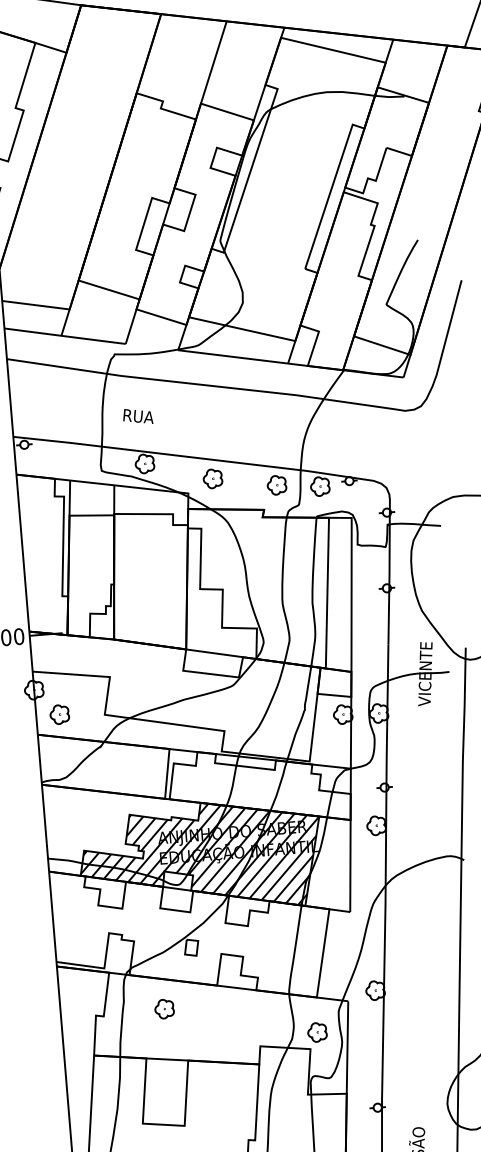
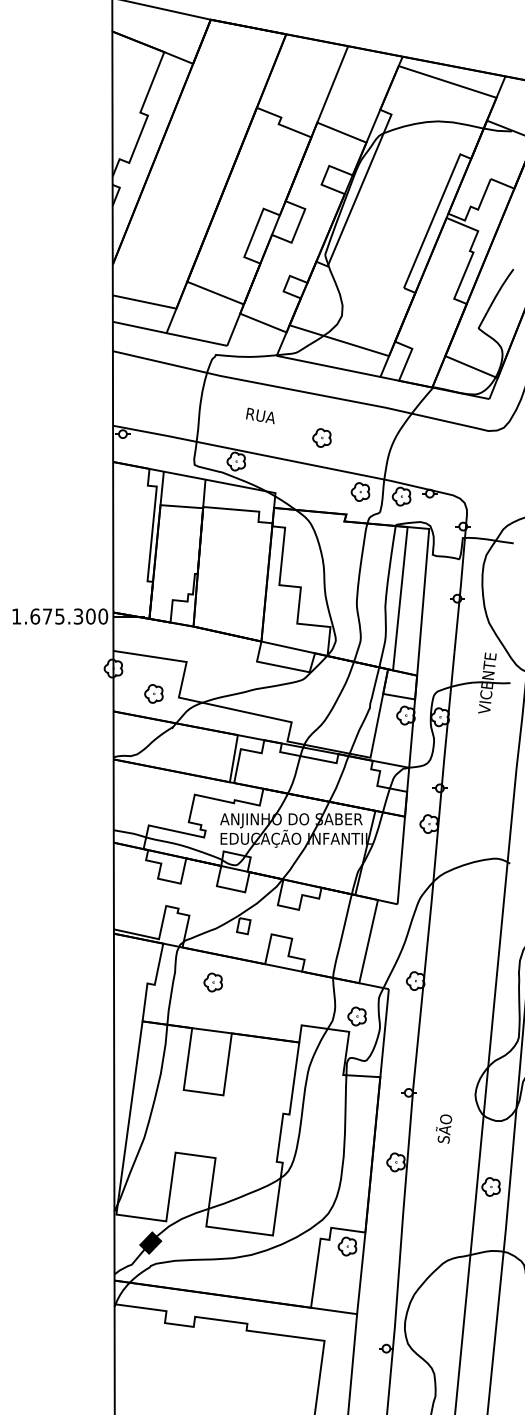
text: (138, 416) -> (260, 415), moved
part: (212, 478) -> (321, 437), moved
part: (59, 714) -> (153, 693), moved
hatch: (200, 858) -> (259, 841), removed

